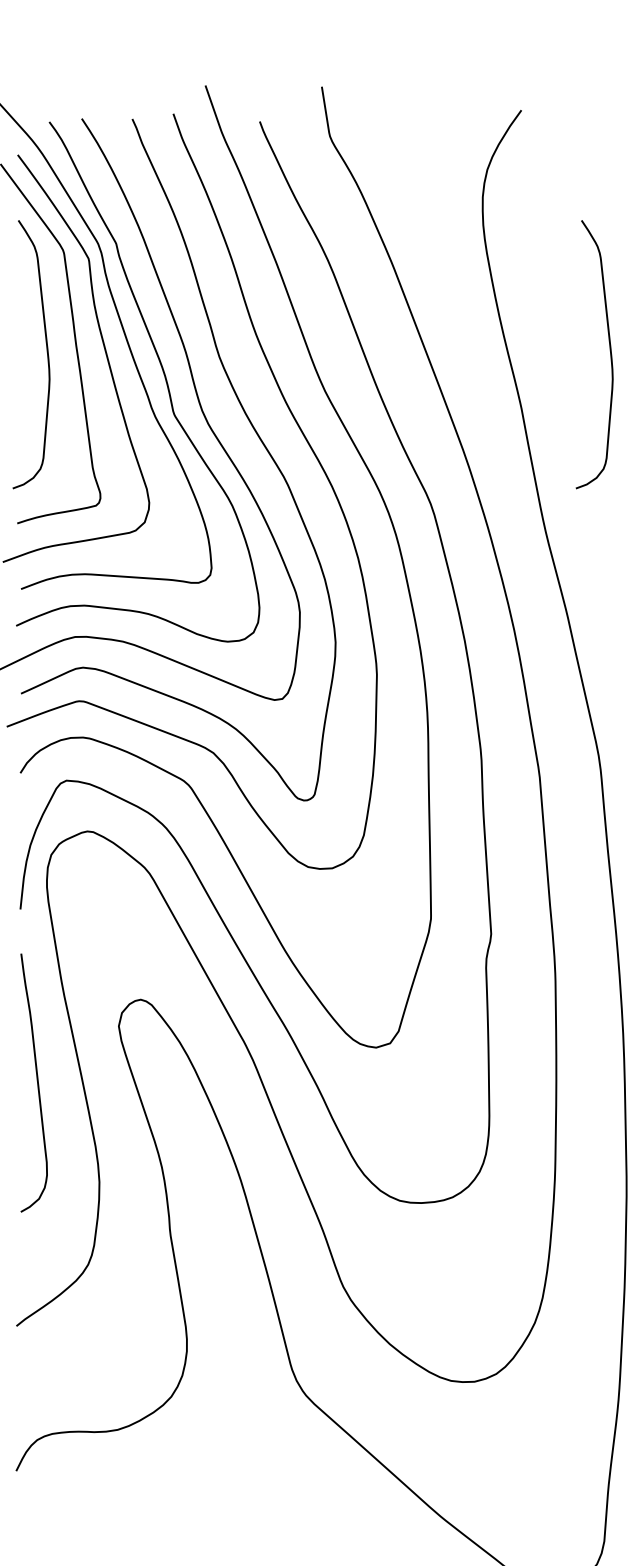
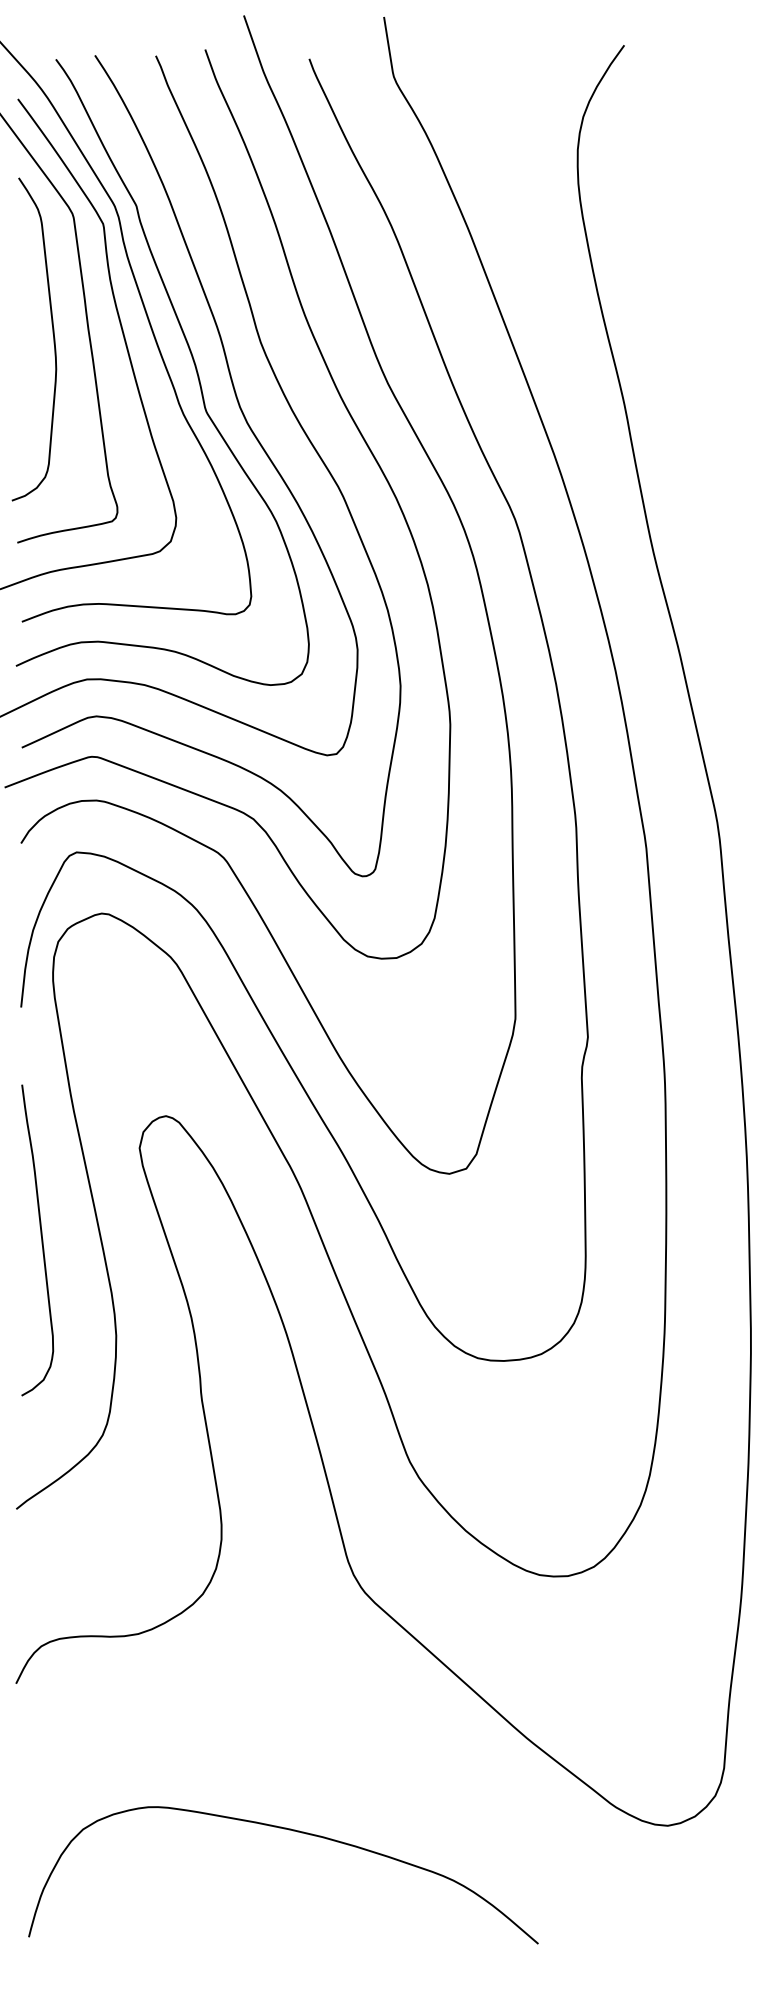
curve: (609, 349) -> (730, 333), removed
curve: (37, 1083) -> (41, 1240), moved

